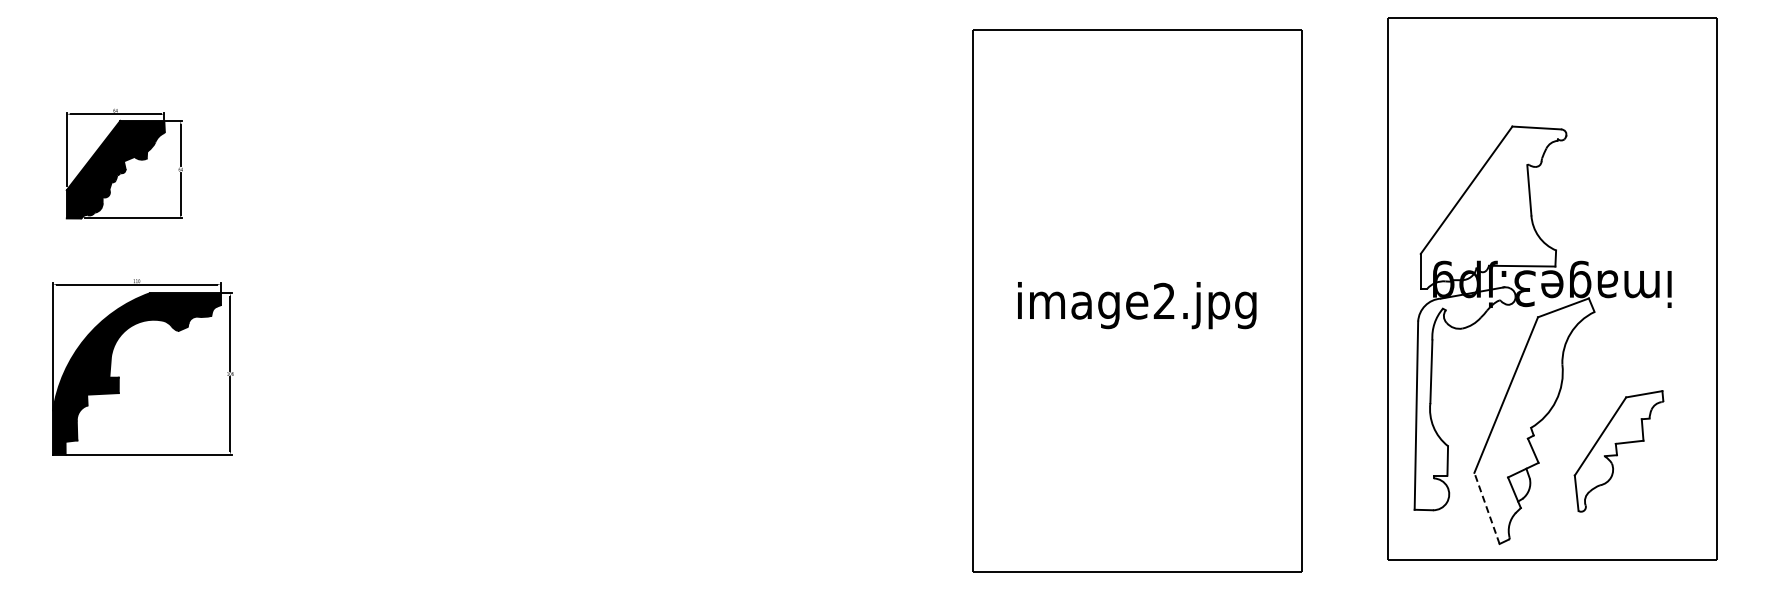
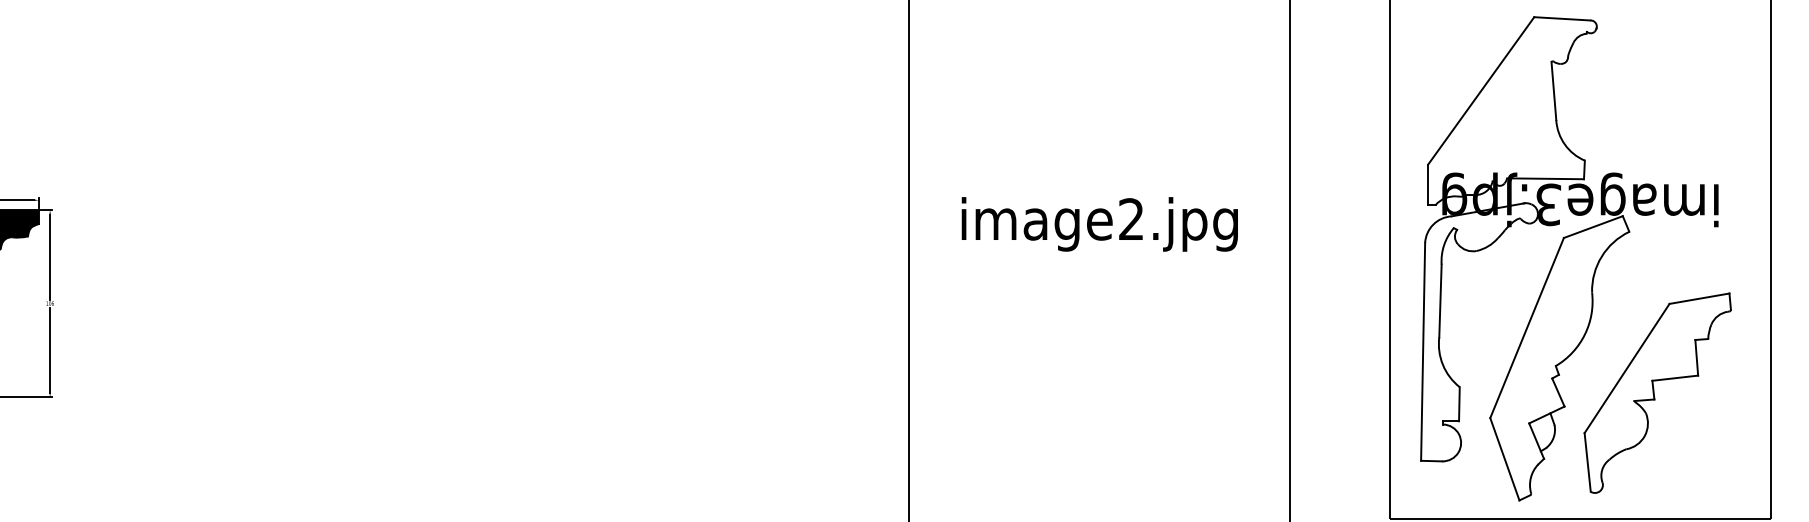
part: (1618, 451) -> (1657, 393), size x1.43
line: (1487, 508) -> (1505, 459), dashed -> solid

